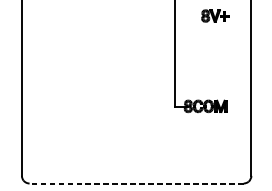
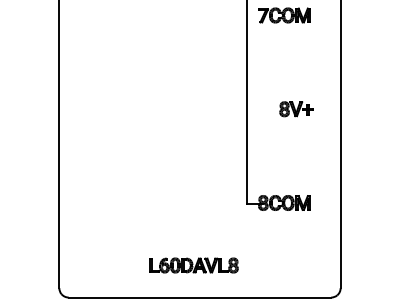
part: (215, 16) -> (296, 109), moved
part: (131, 157) -> (193, 265), added
line: (136, 183) -> (199, 297), dashed -> solid

